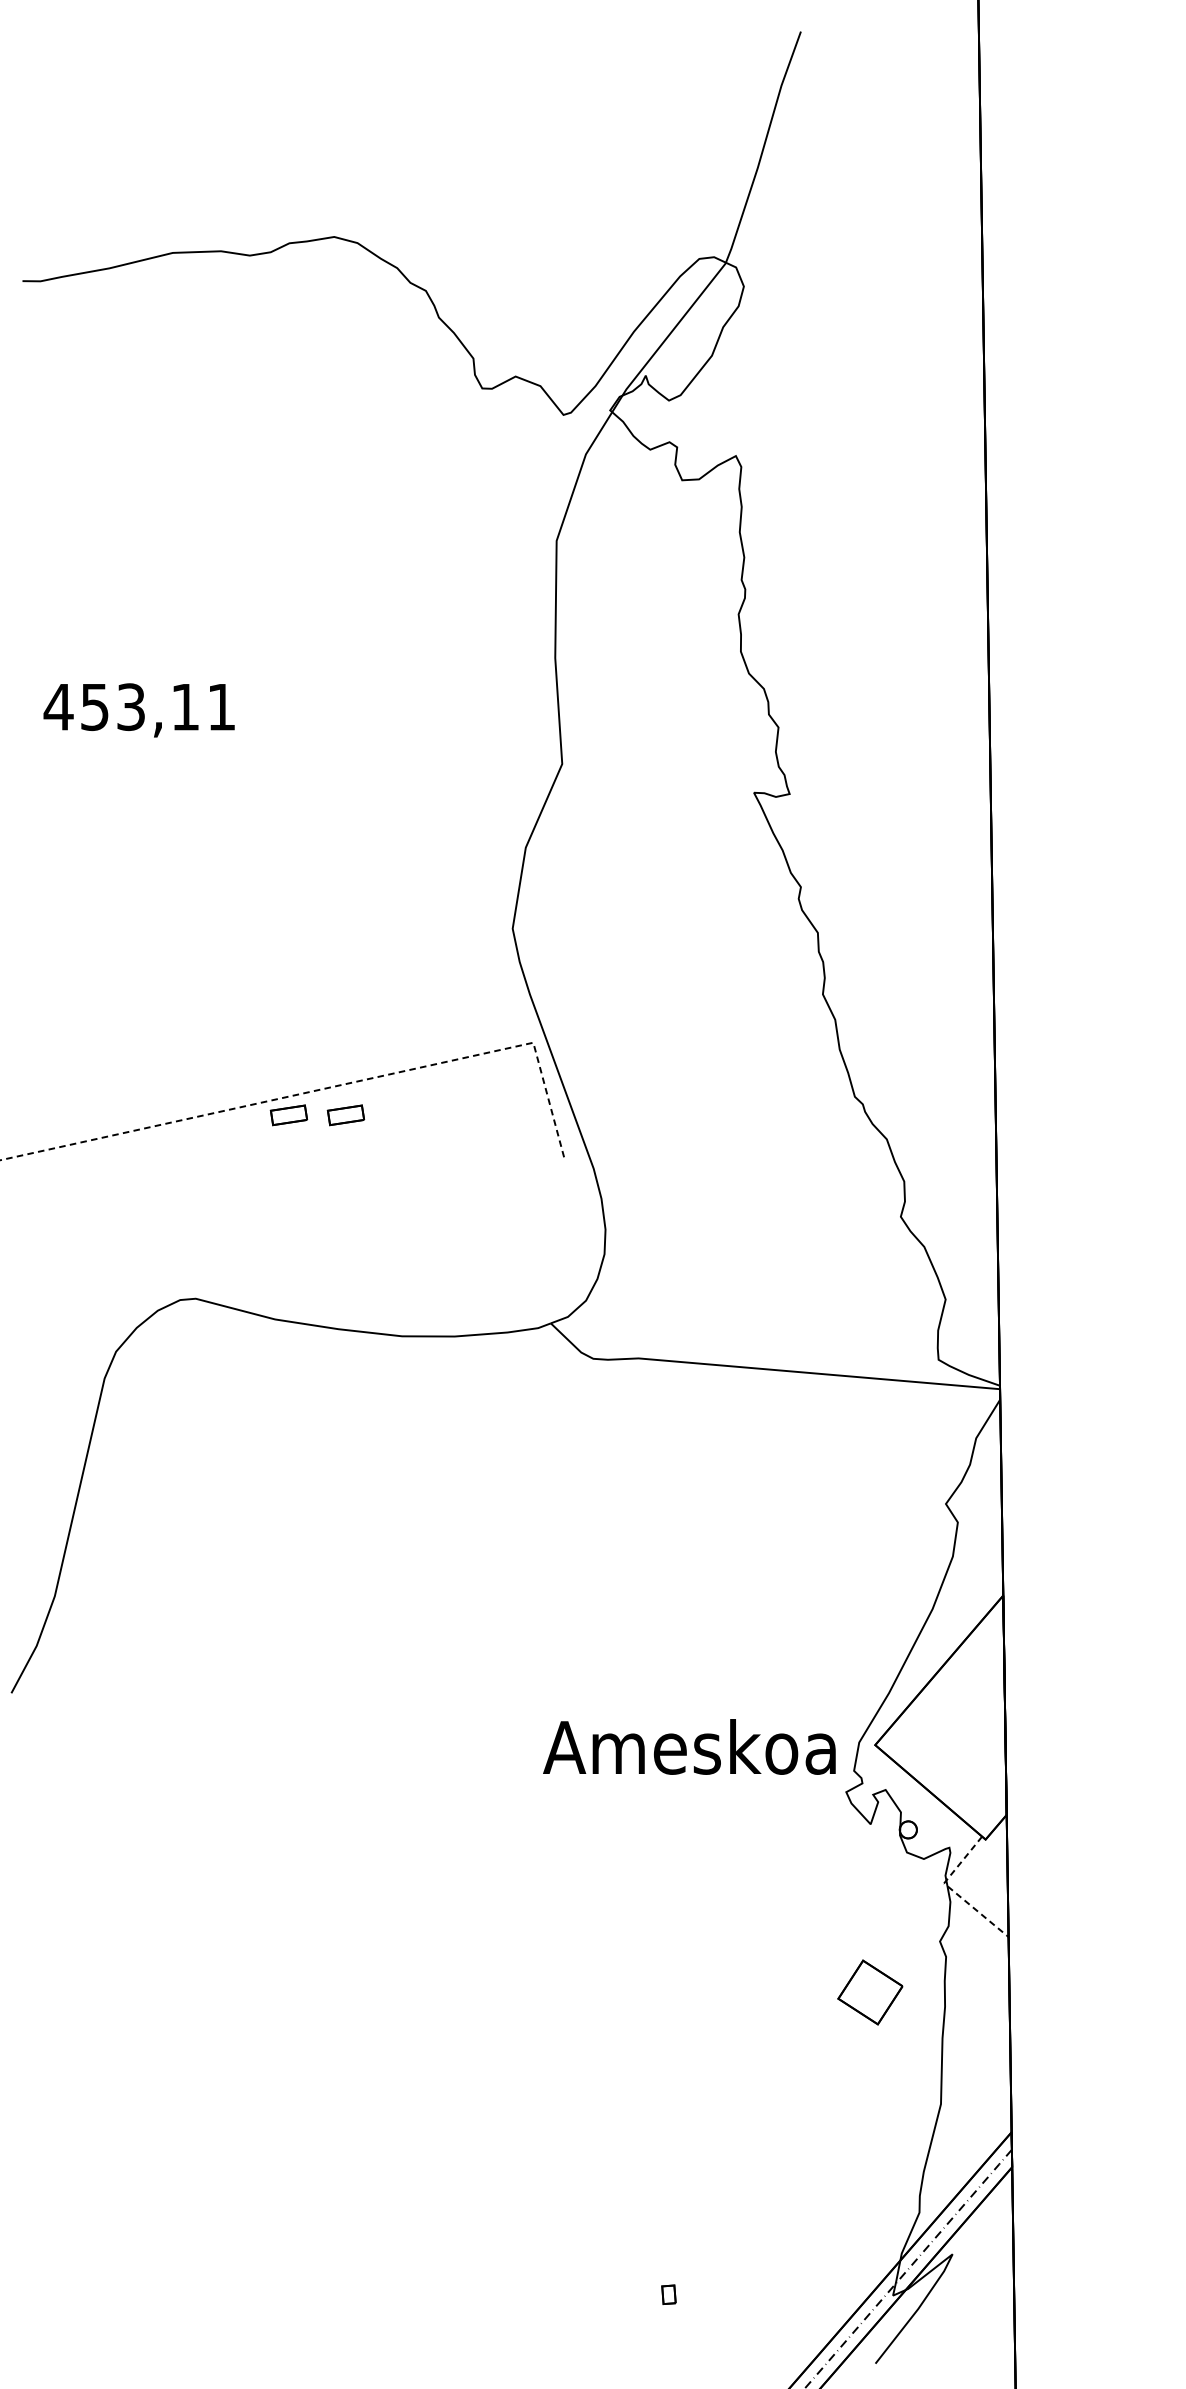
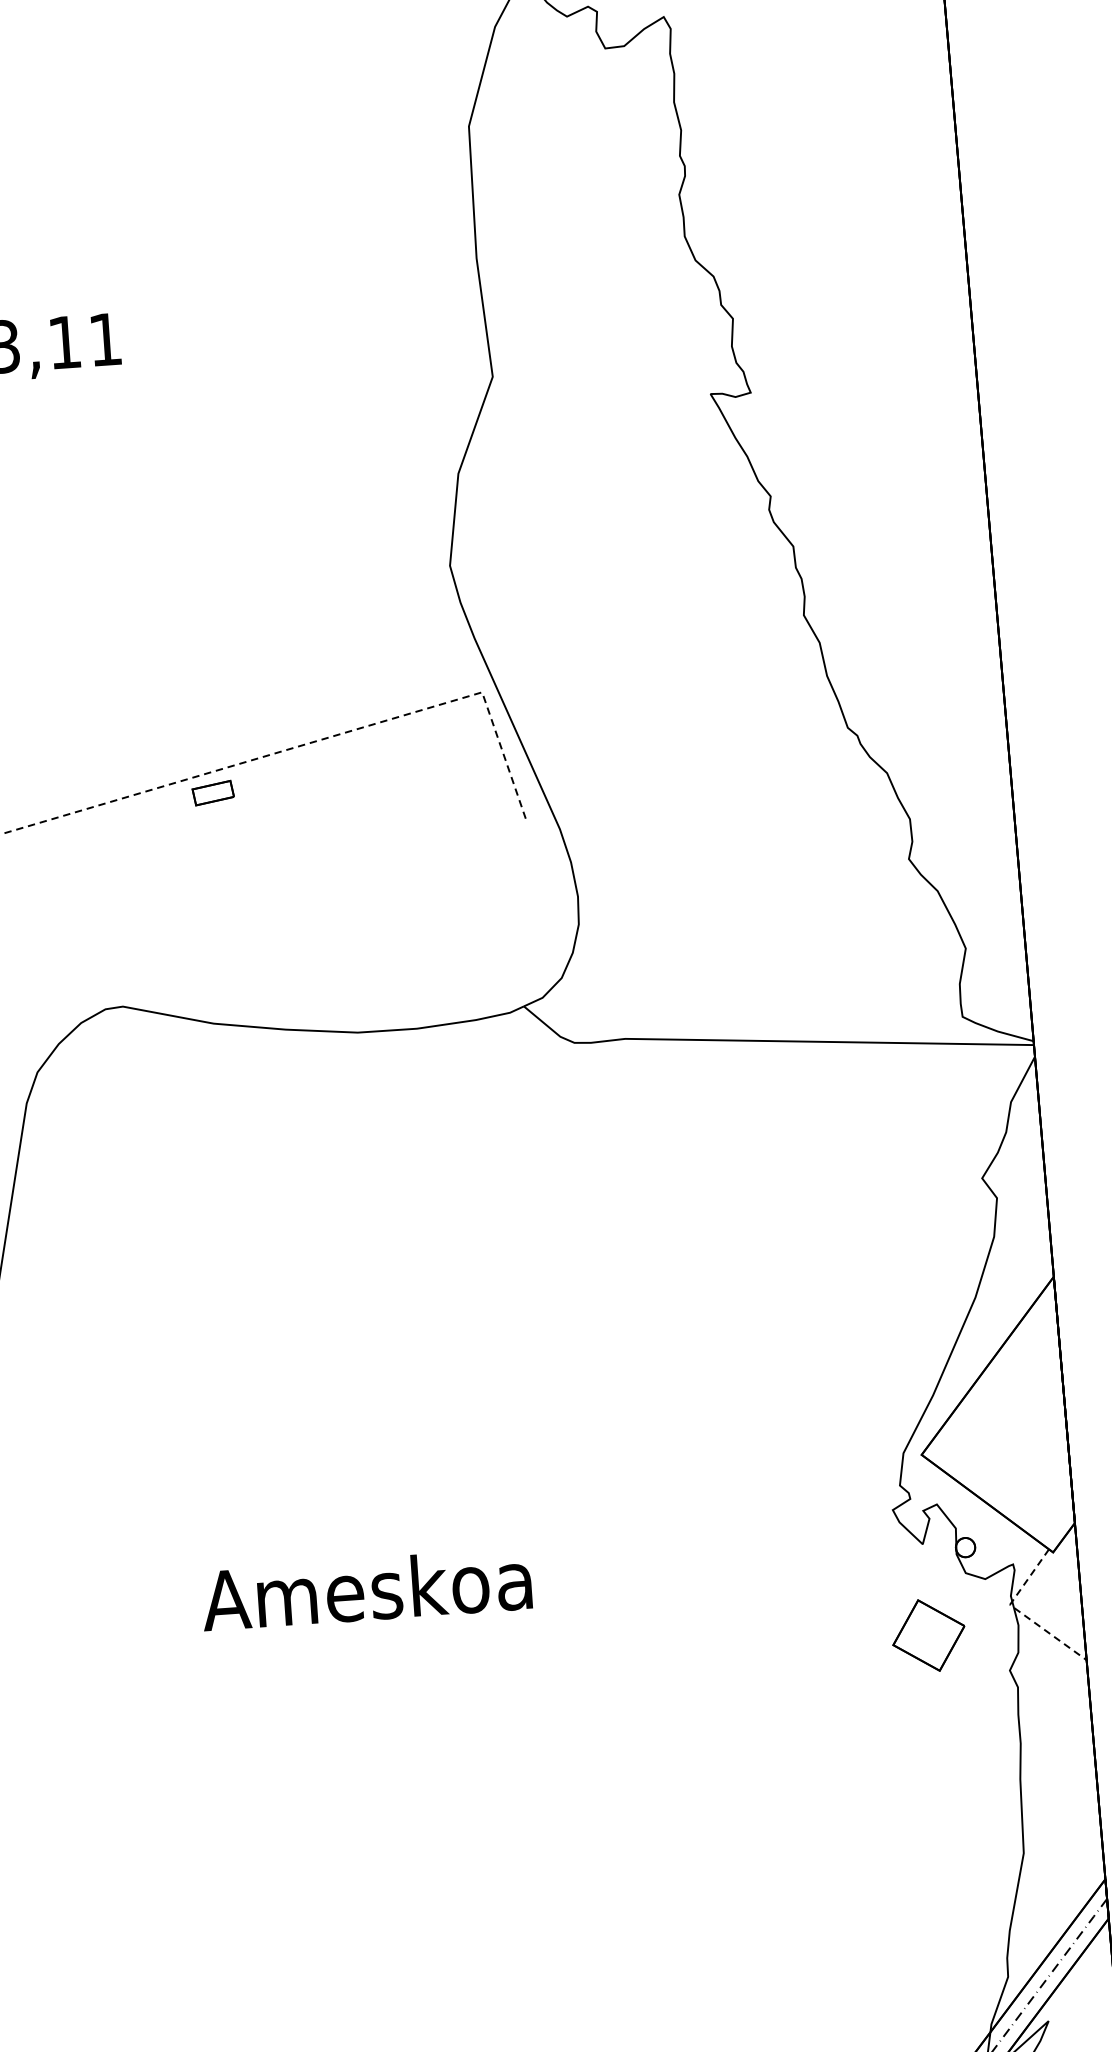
part: (345, 1115) -> (276, 788), removed
text: (689, 1746) -> (366, 1589), moved
part: (870, 1992) -> (928, 1635), moved

